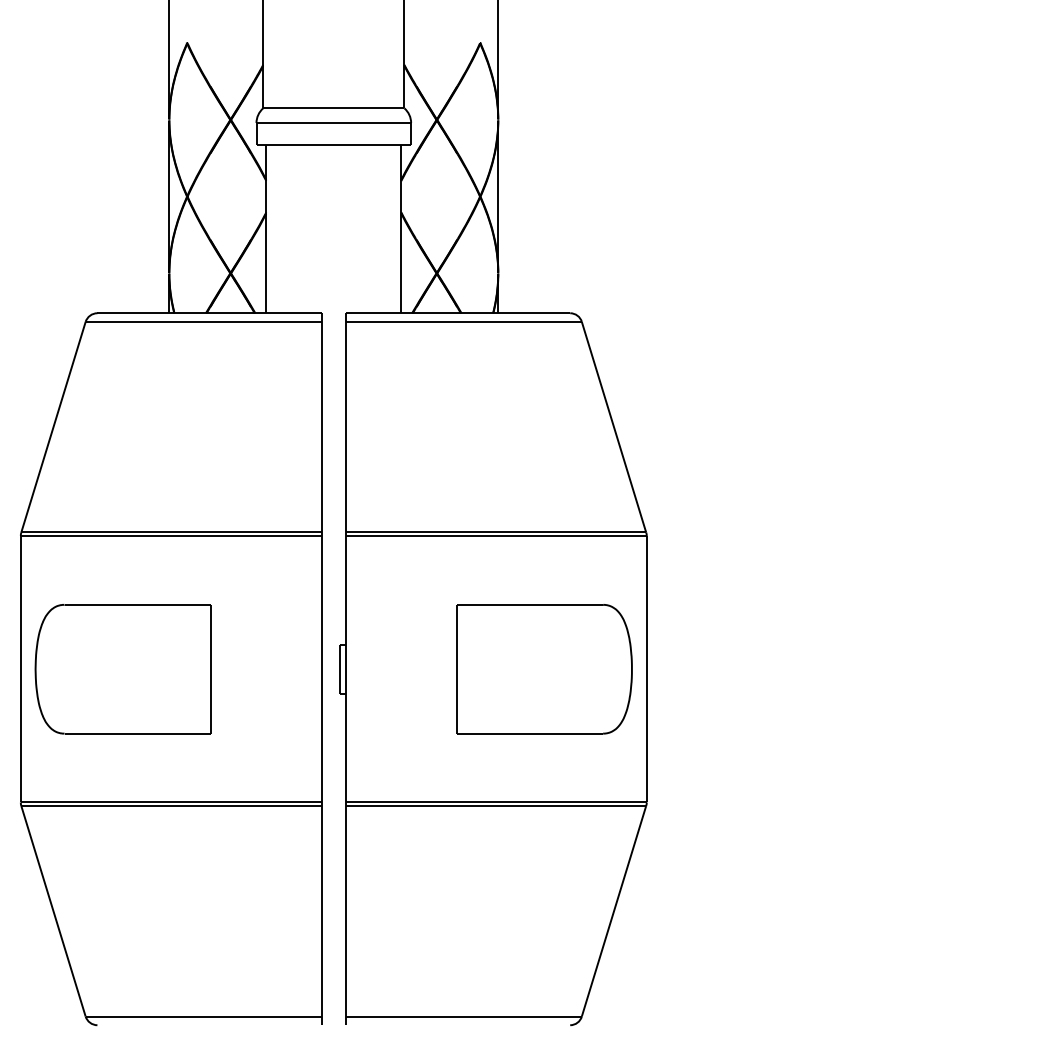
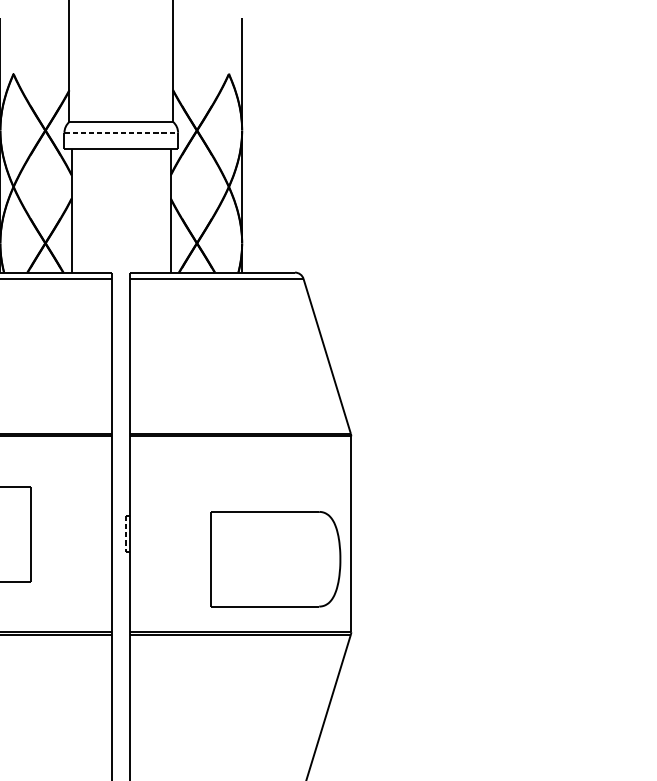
line: (334, 123) -> (121, 133), solid -> dashed
line: (339, 669) -> (125, 534), solid -> dashed
part: (544, 669) -> (276, 559), moved

